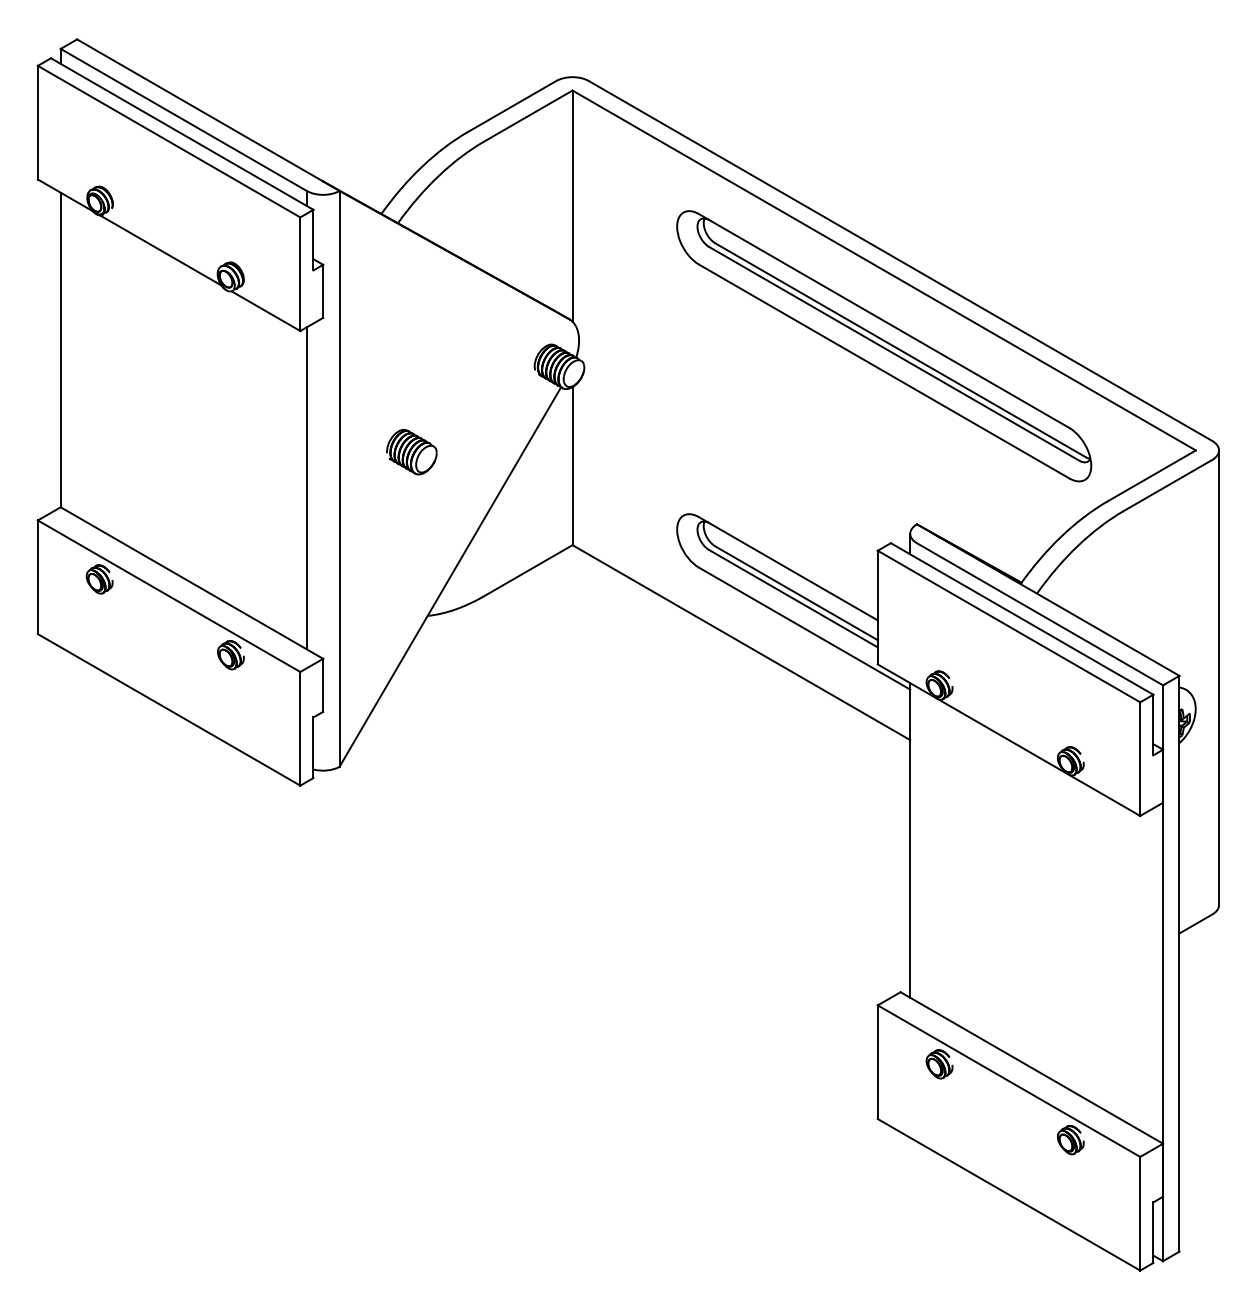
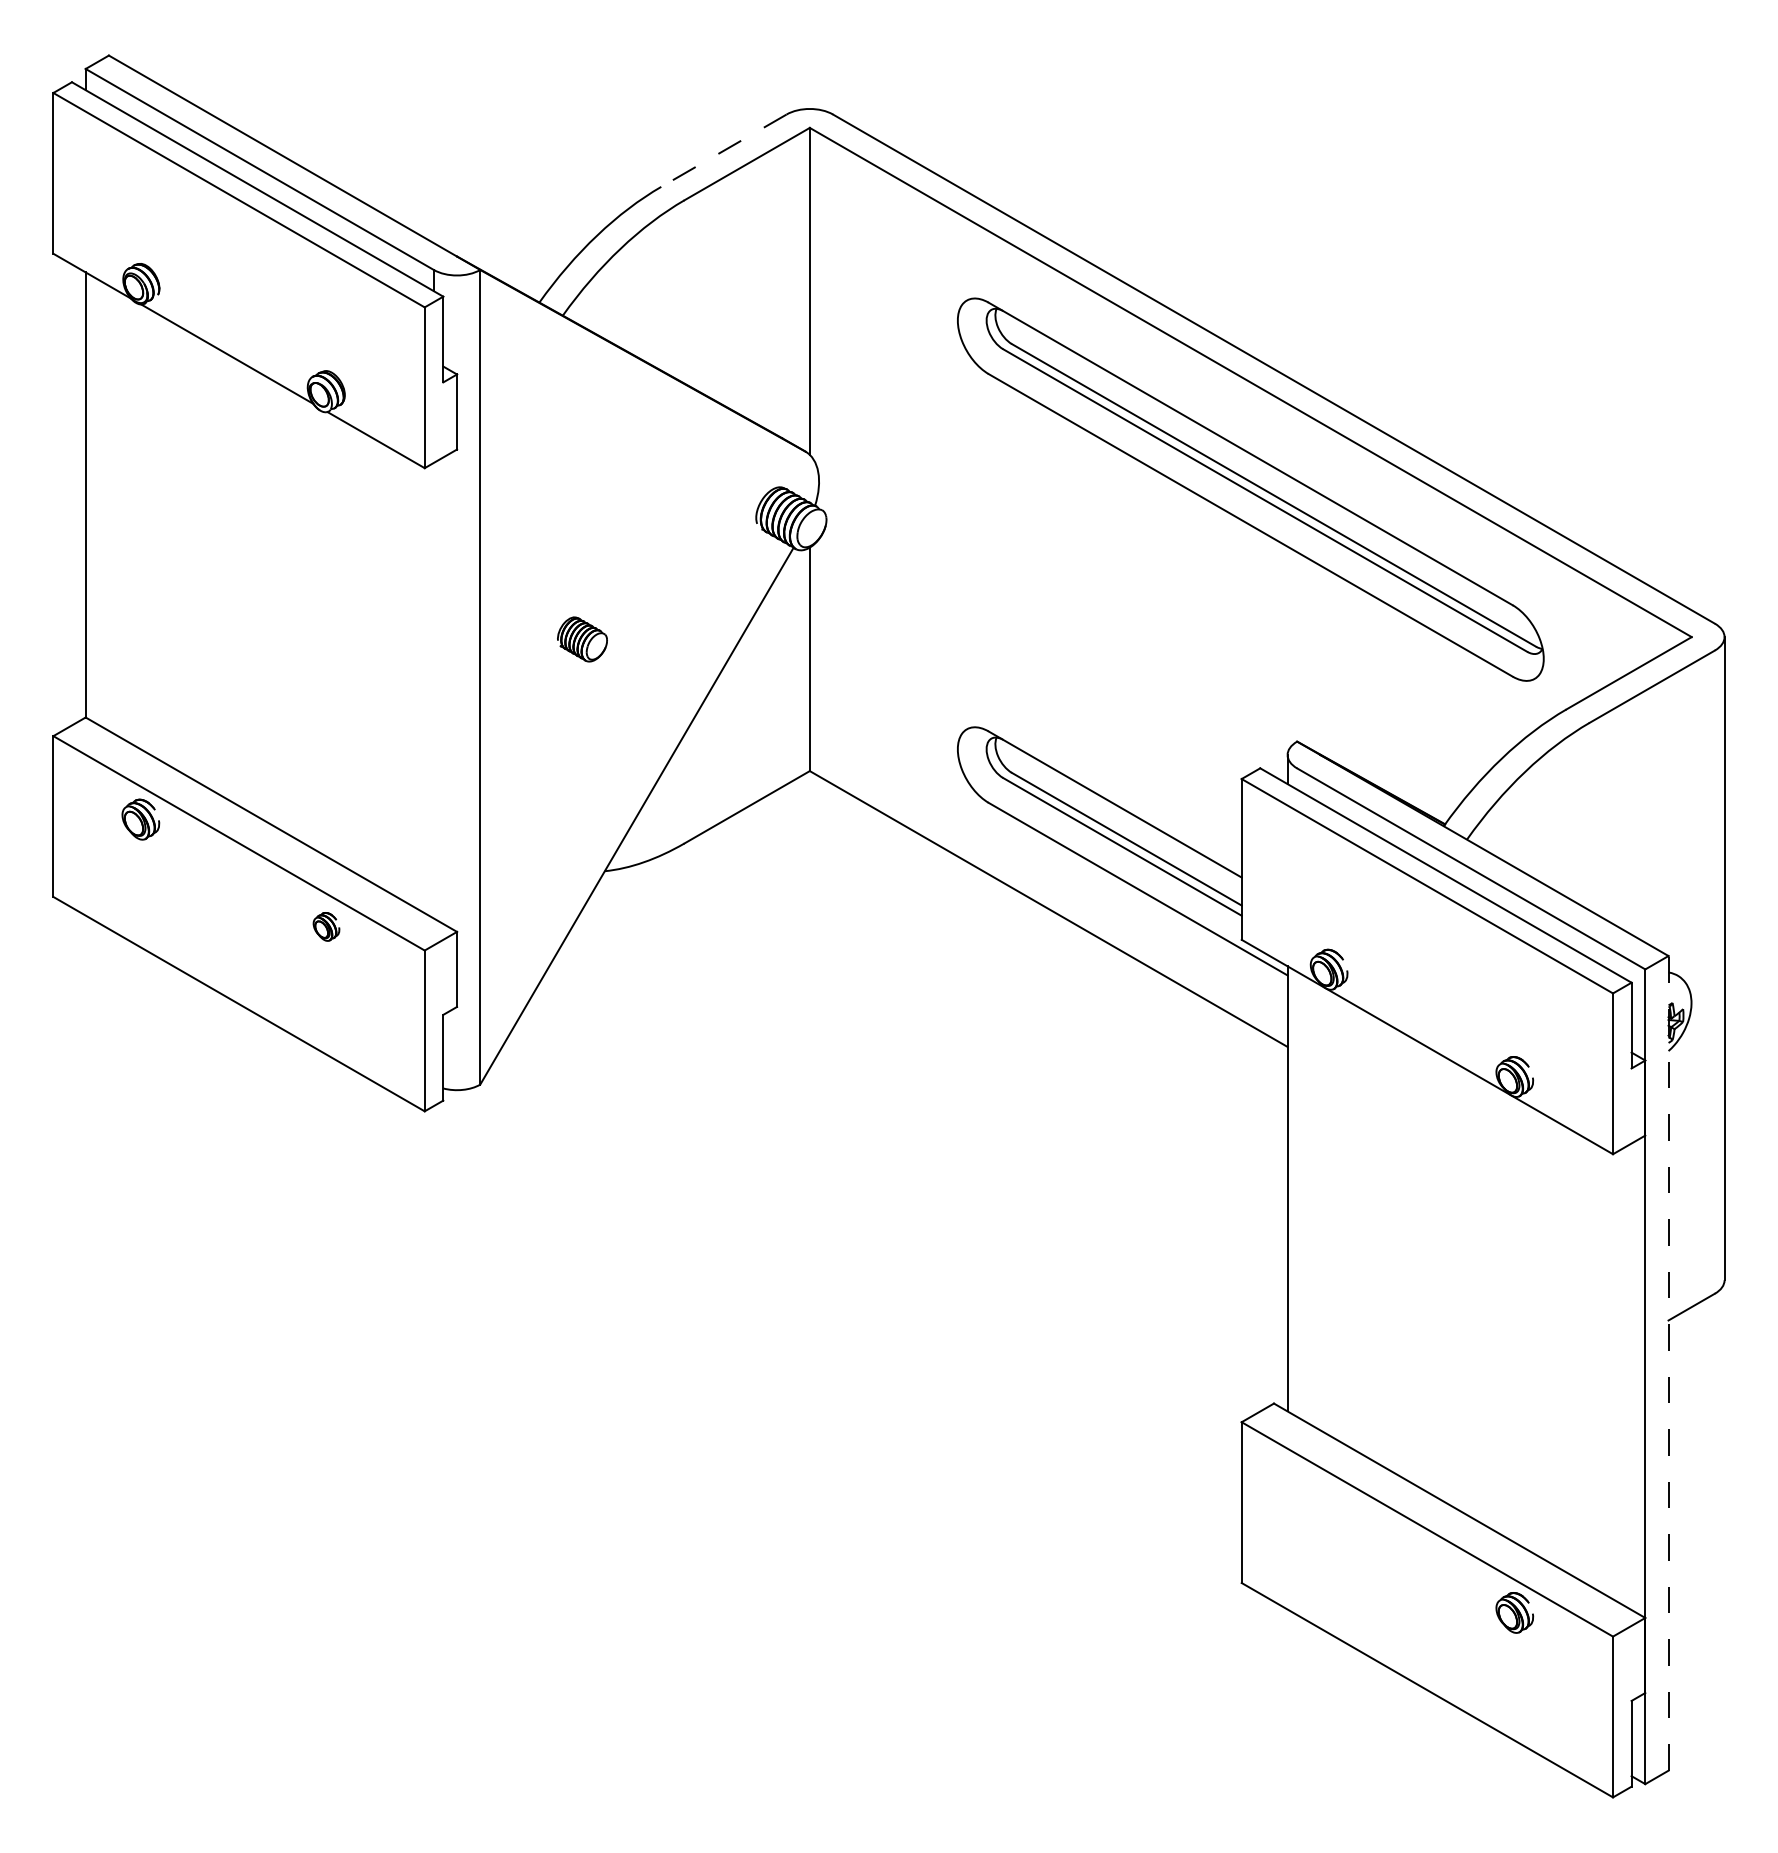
line: (511, 106) -> (723, 150), solid -> dashed
part: (411, 452) -> (582, 639), size x0.7
line: (306, 488) -> (433, 690), removed
part: (230, 655) -> (326, 926), size x0.7
line: (1179, 963) -> (1668, 1362), solid -> dashed
part: (939, 1064) -> (1328, 1505), removed

